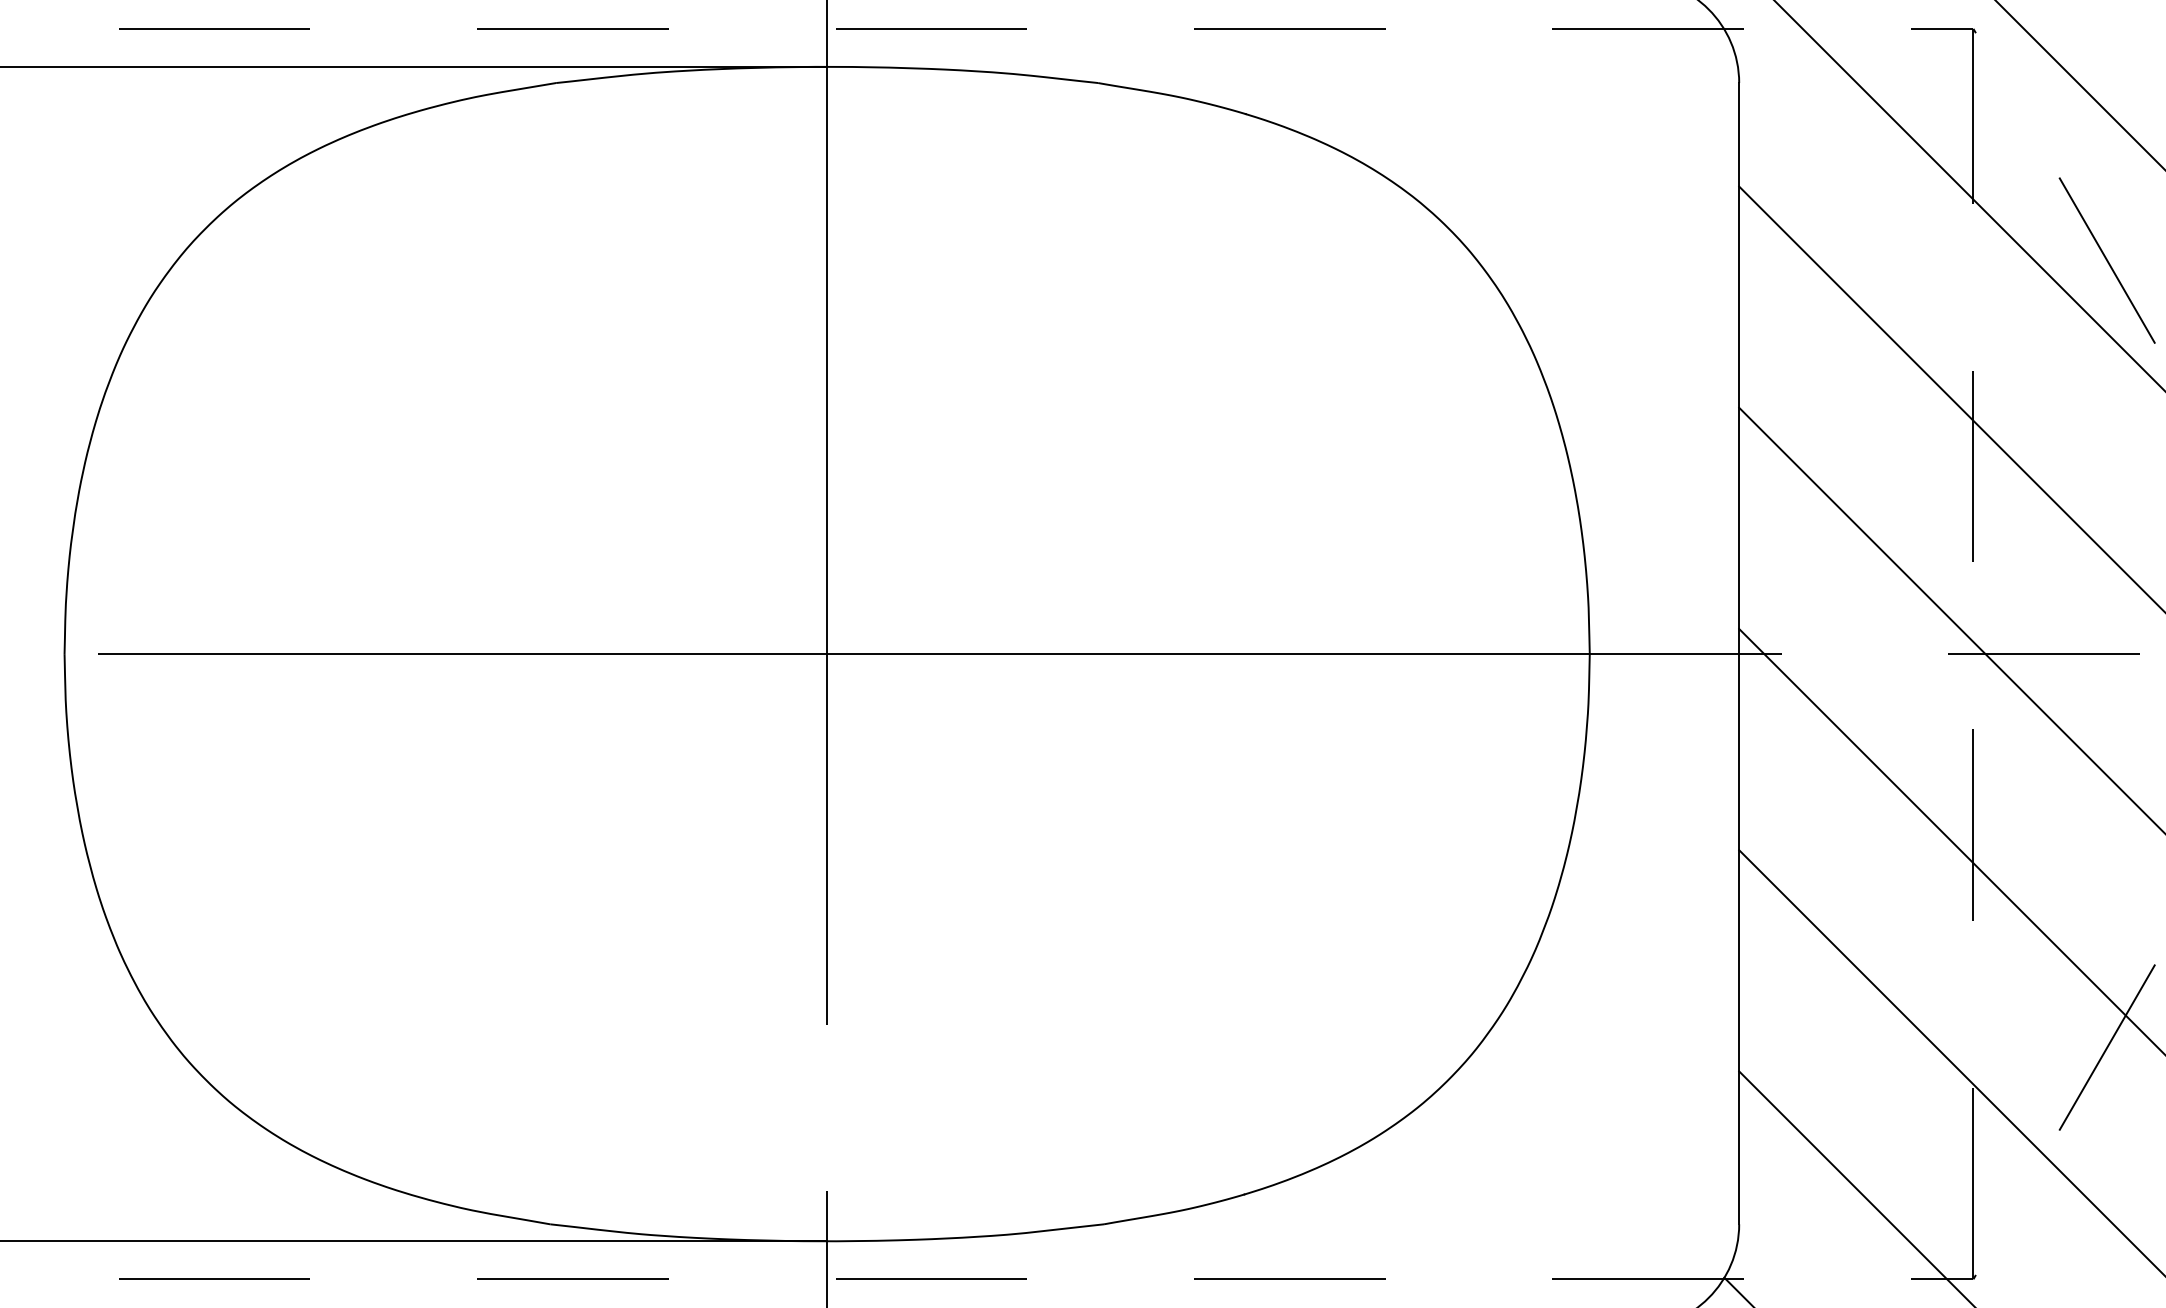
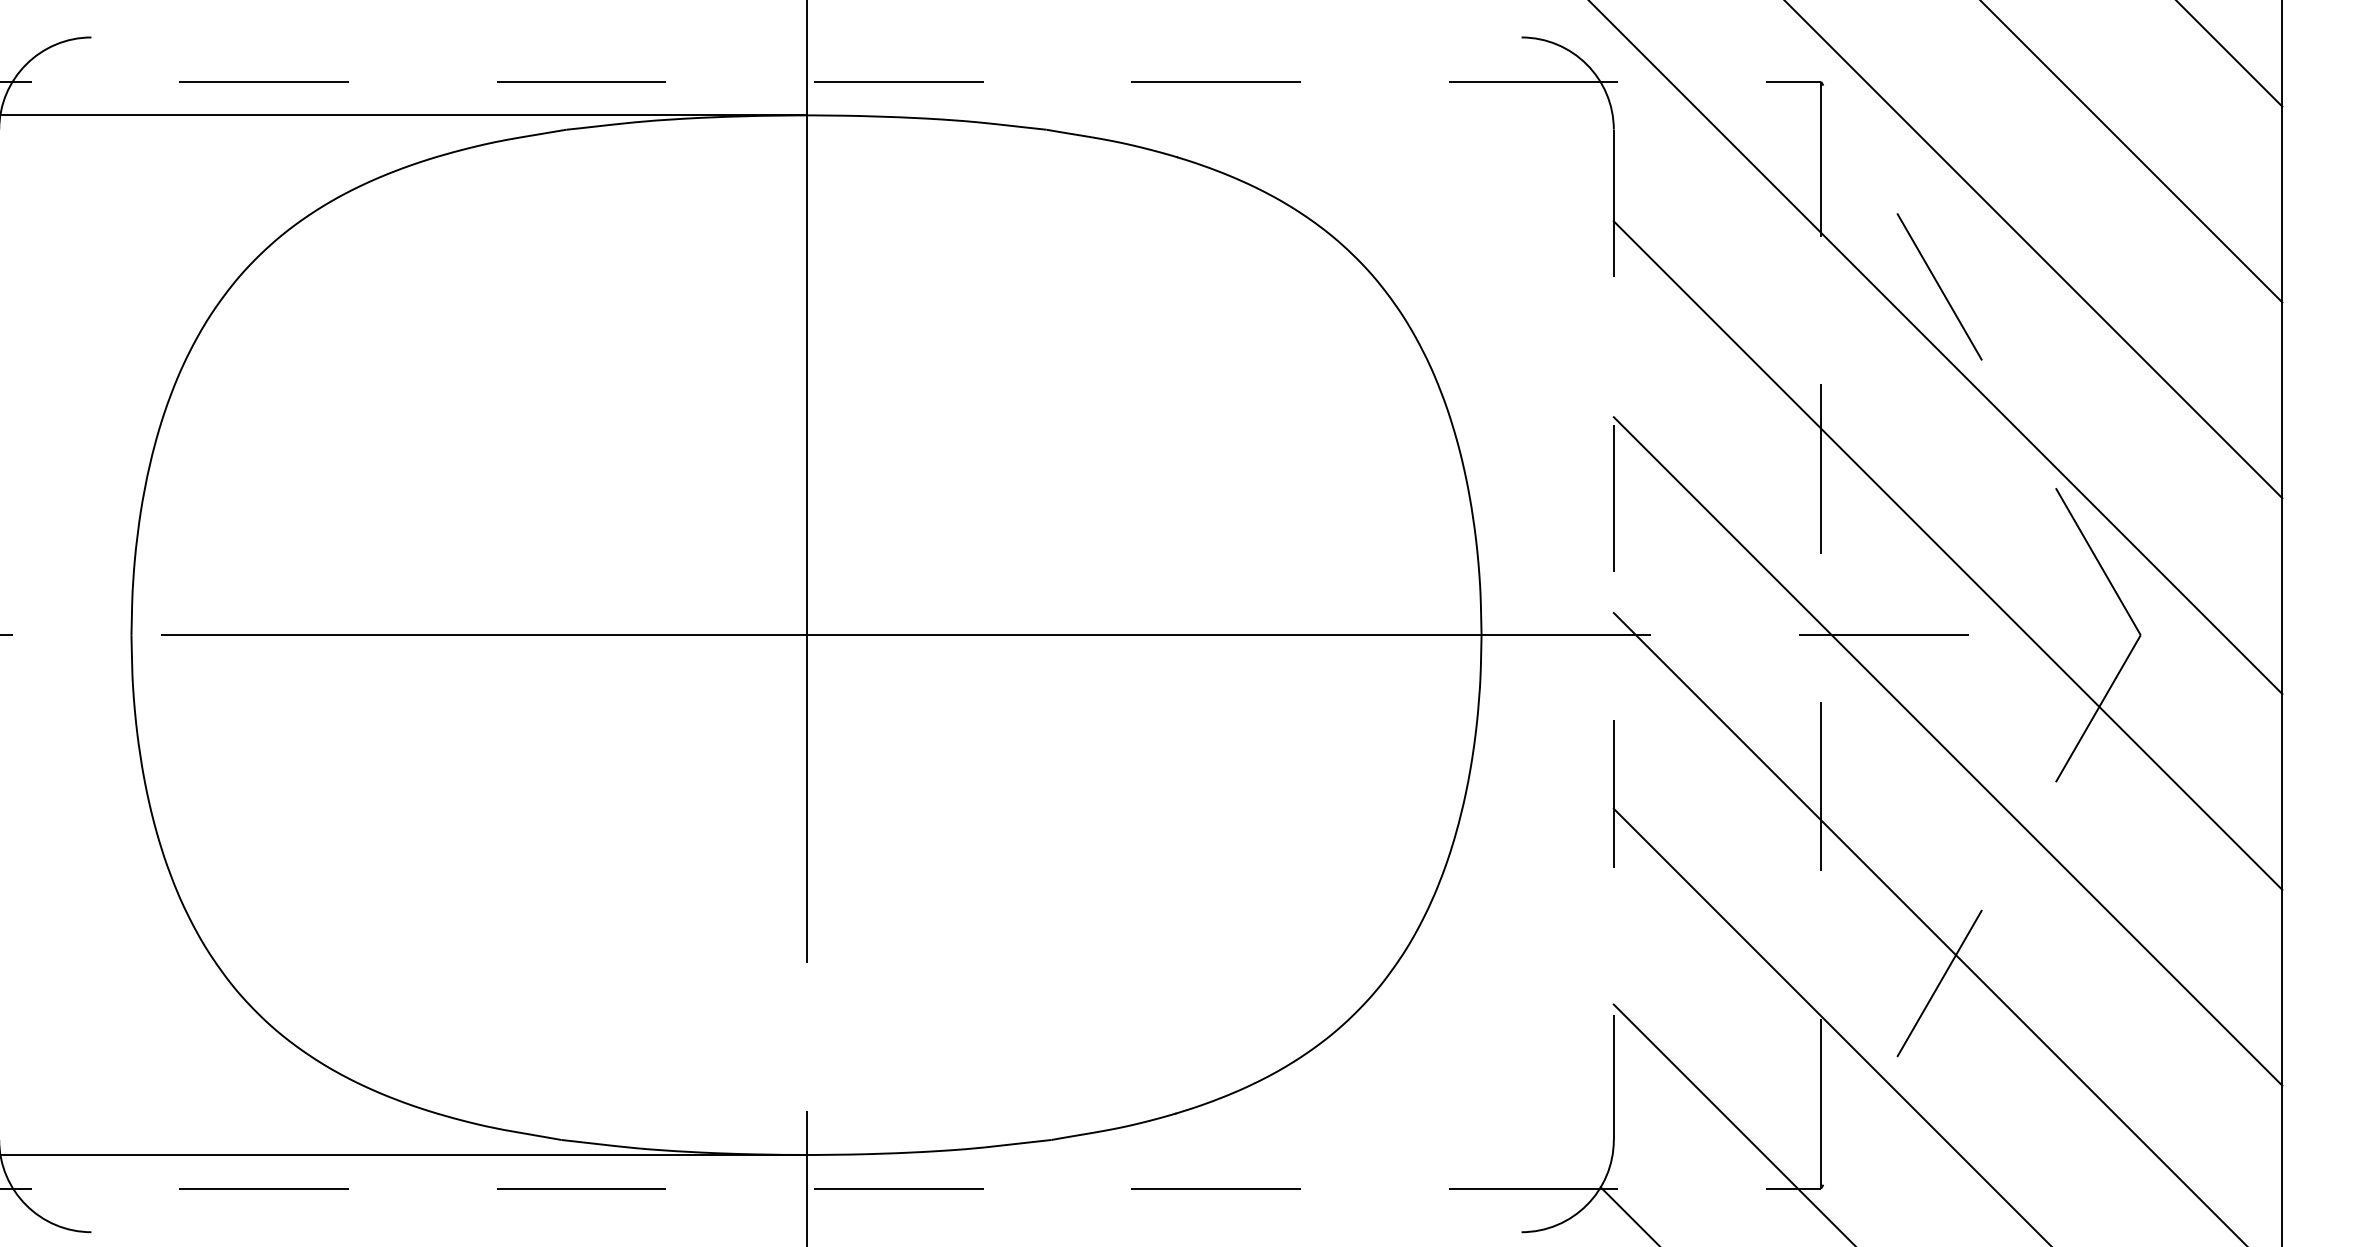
line: (1738, 654) -> (1613, 635), solid -> dashed

